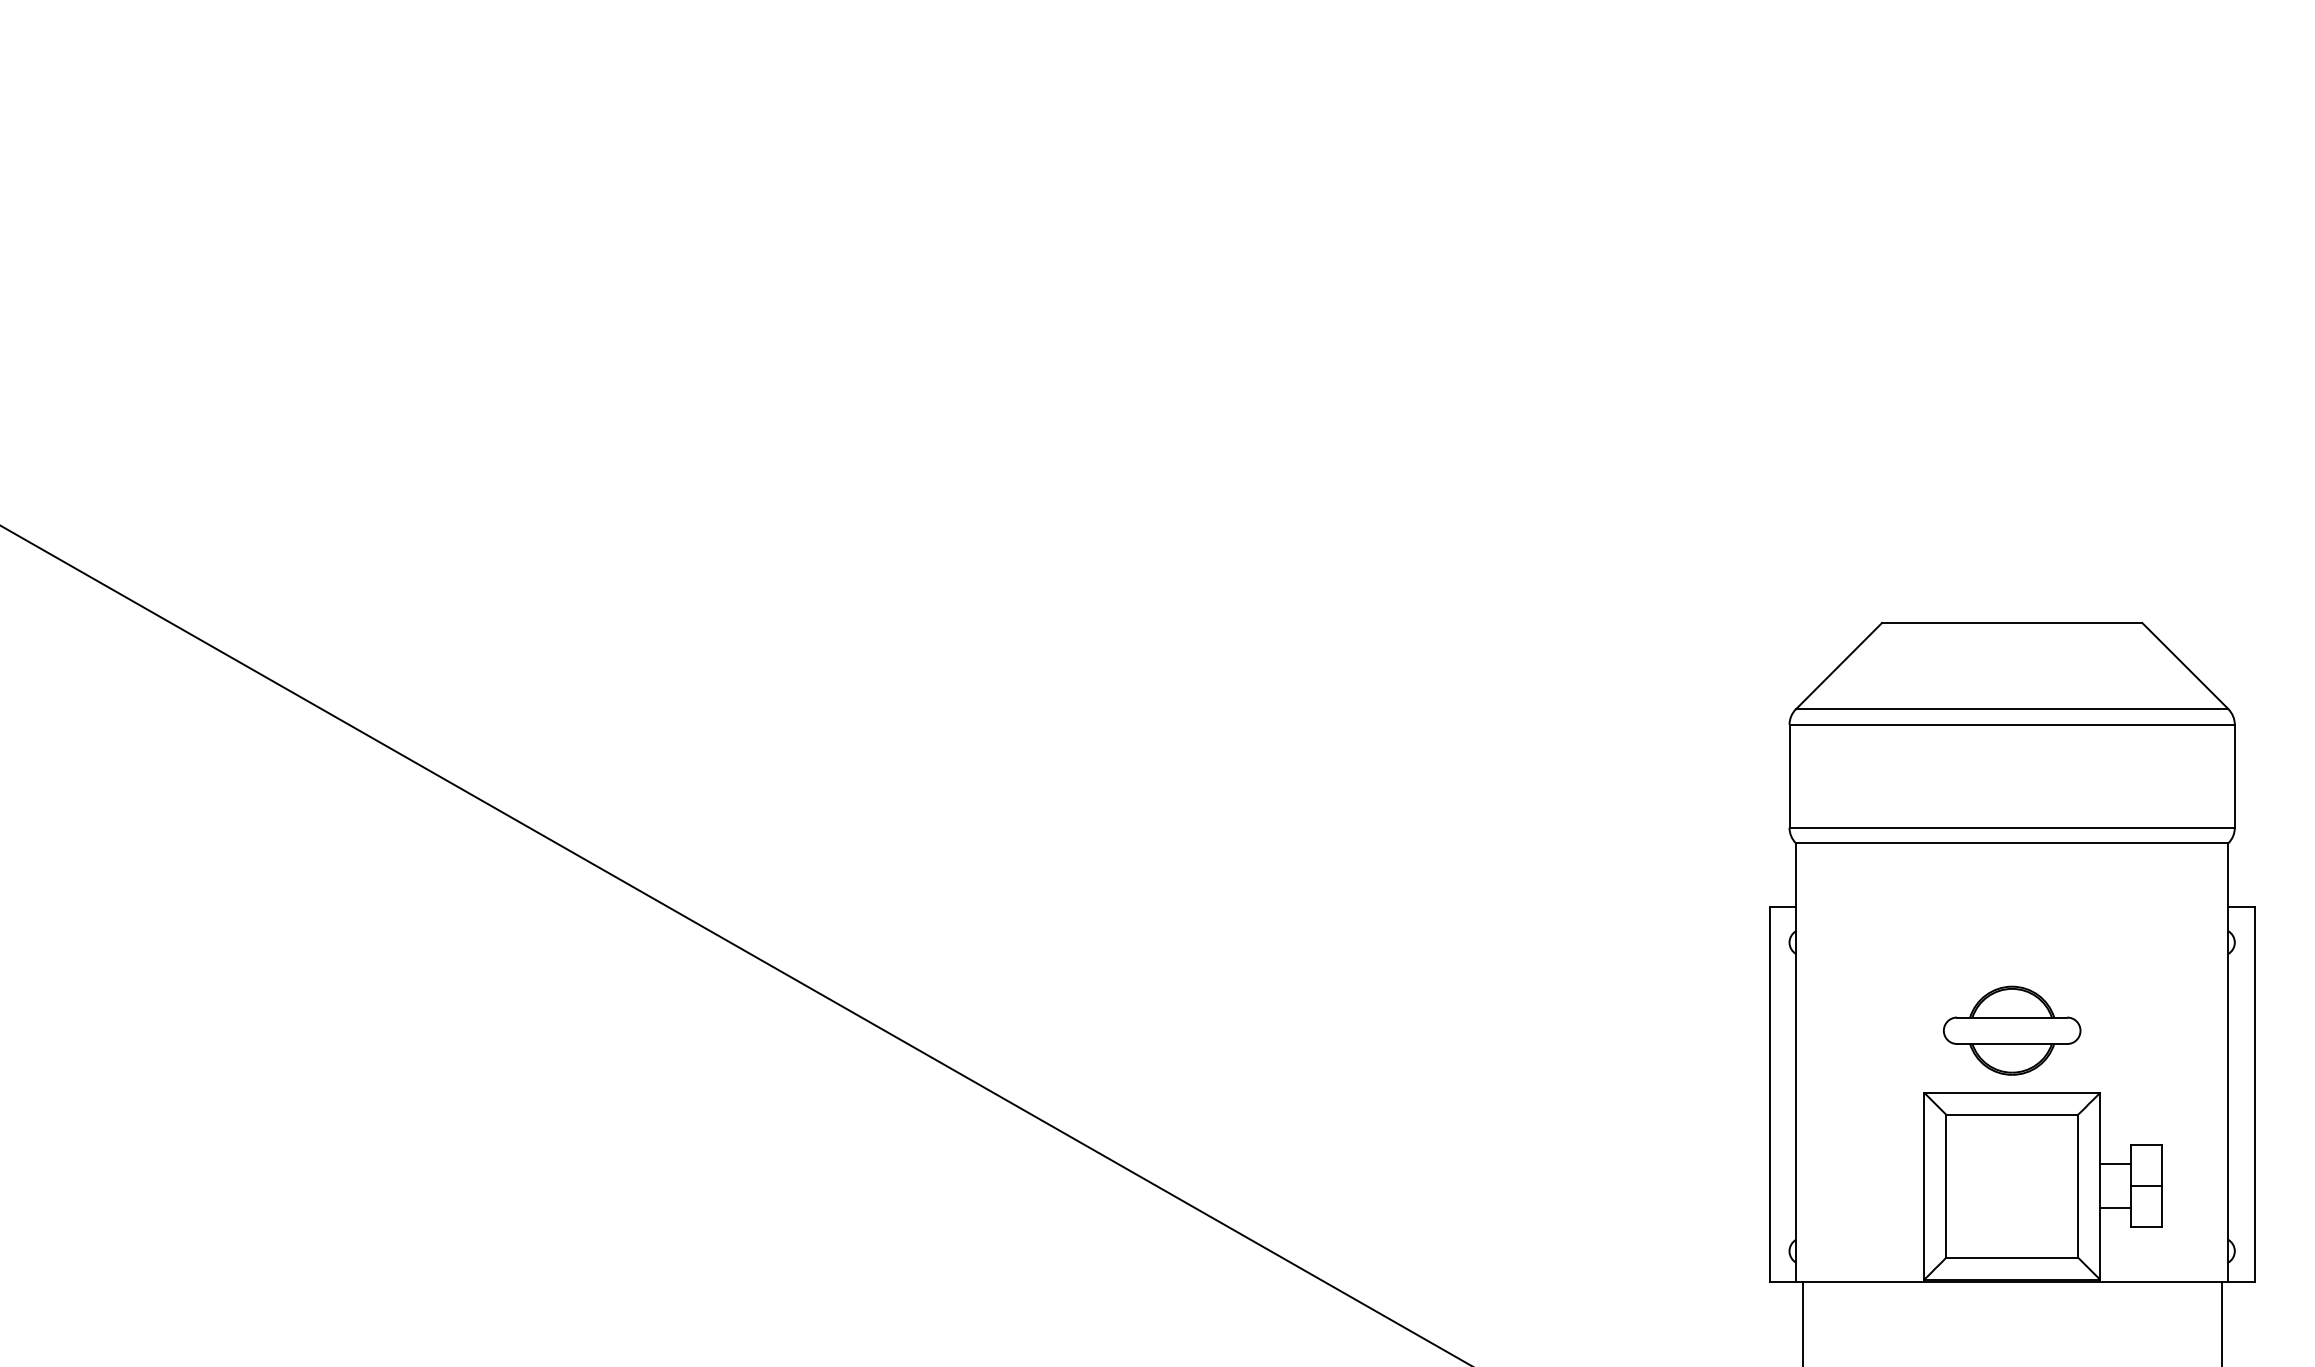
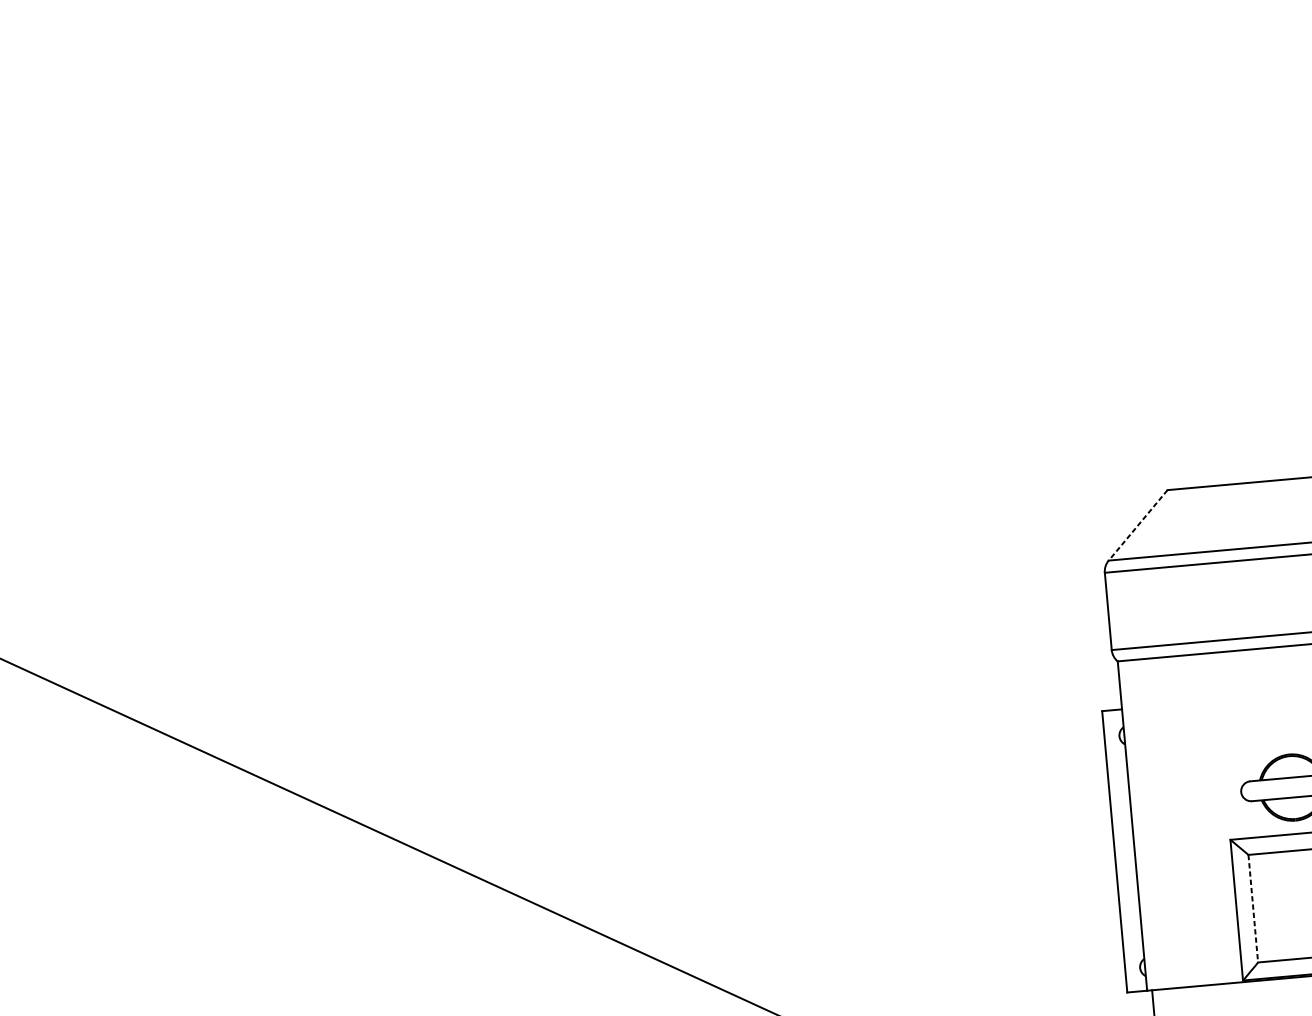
line: (1839, 666) -> (1138, 525), solid -> dashed
line: (1946, 1186) -> (1253, 908), solid -> dashed

